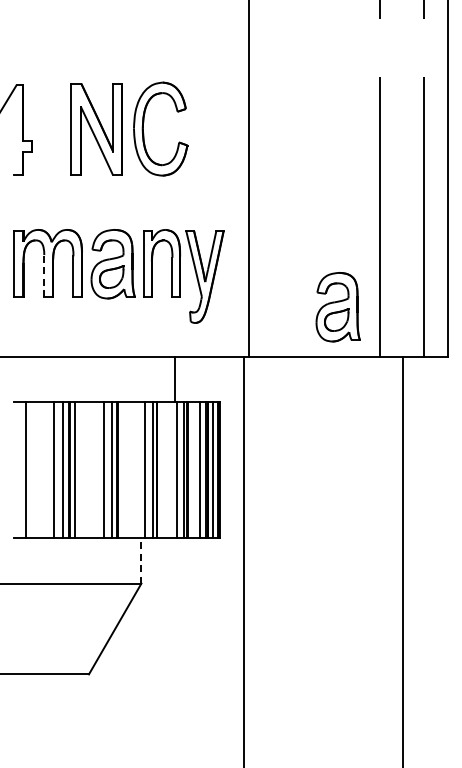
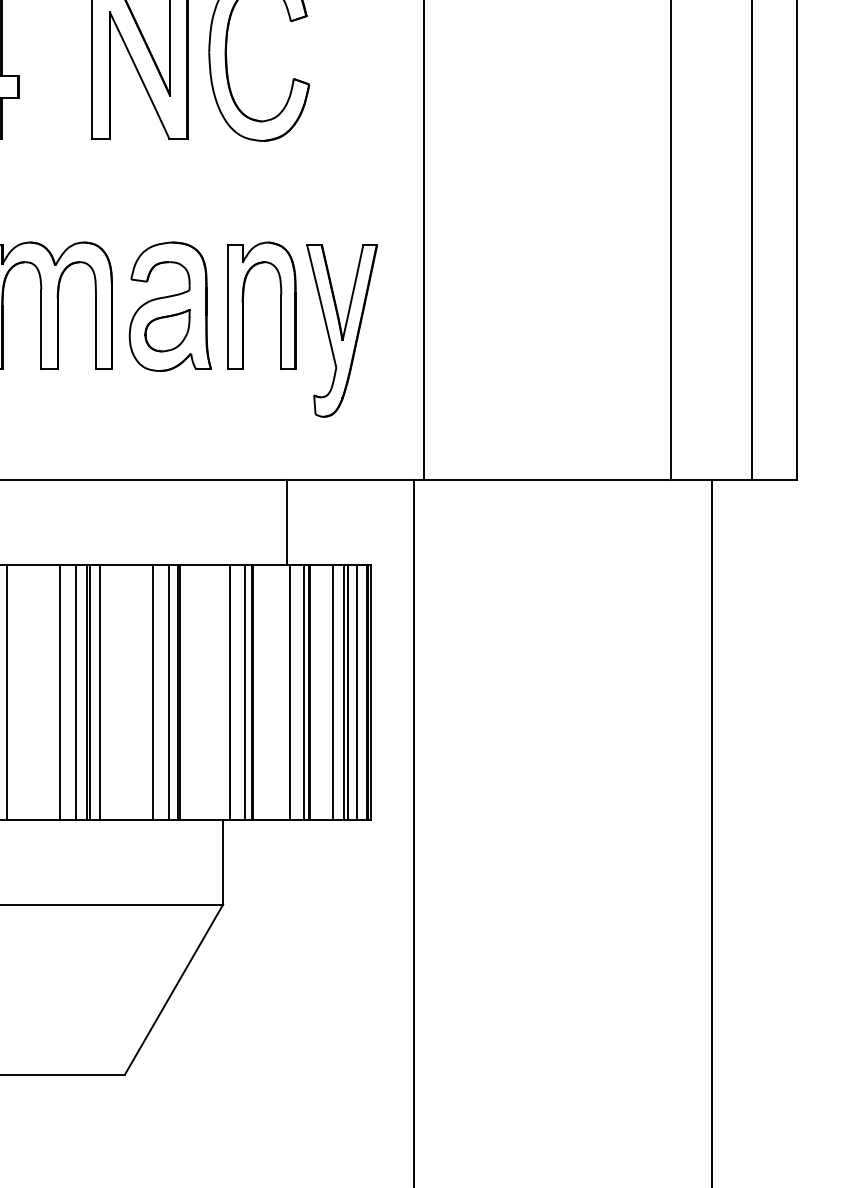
line: (44, 275) -> (41, 327), dashed -> solid
part: (337, 307) -> (590, 387), removed
line: (141, 560) -> (223, 861), dashed -> solid

